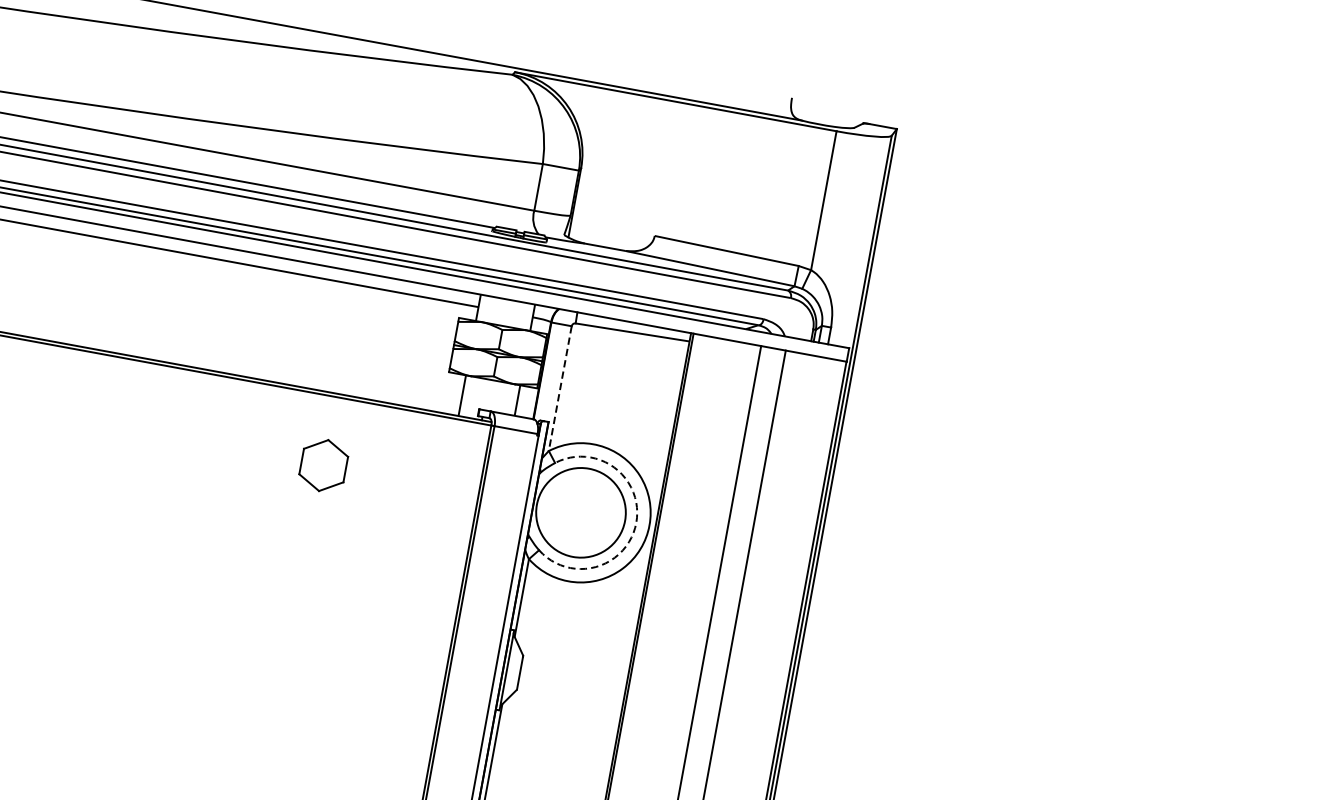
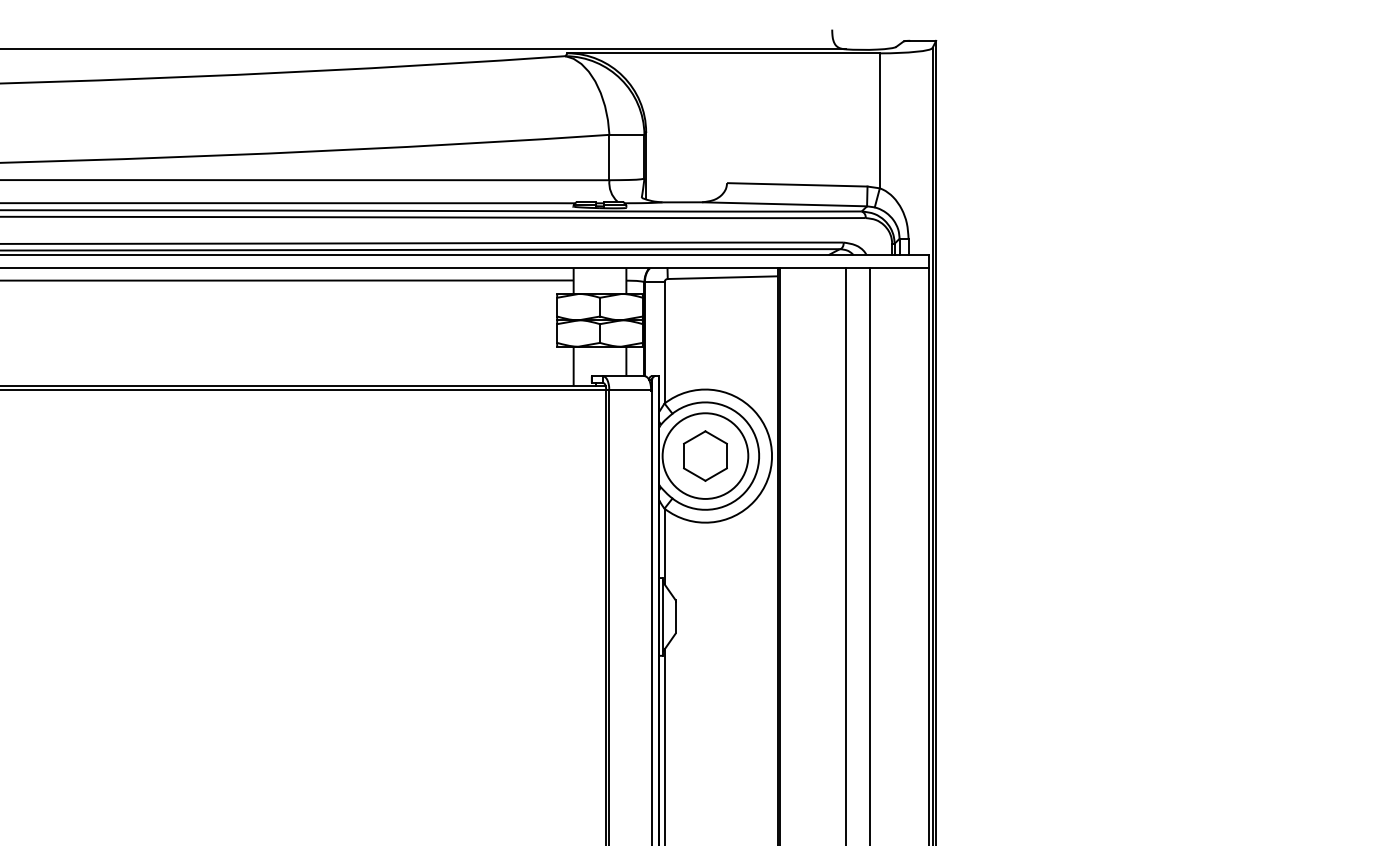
line: (560, 388) -> (664, 342), dashed -> solid
part: (323, 464) -> (705, 455), moved
arc: (636, 523) -> (759, 456), dashed -> solid

